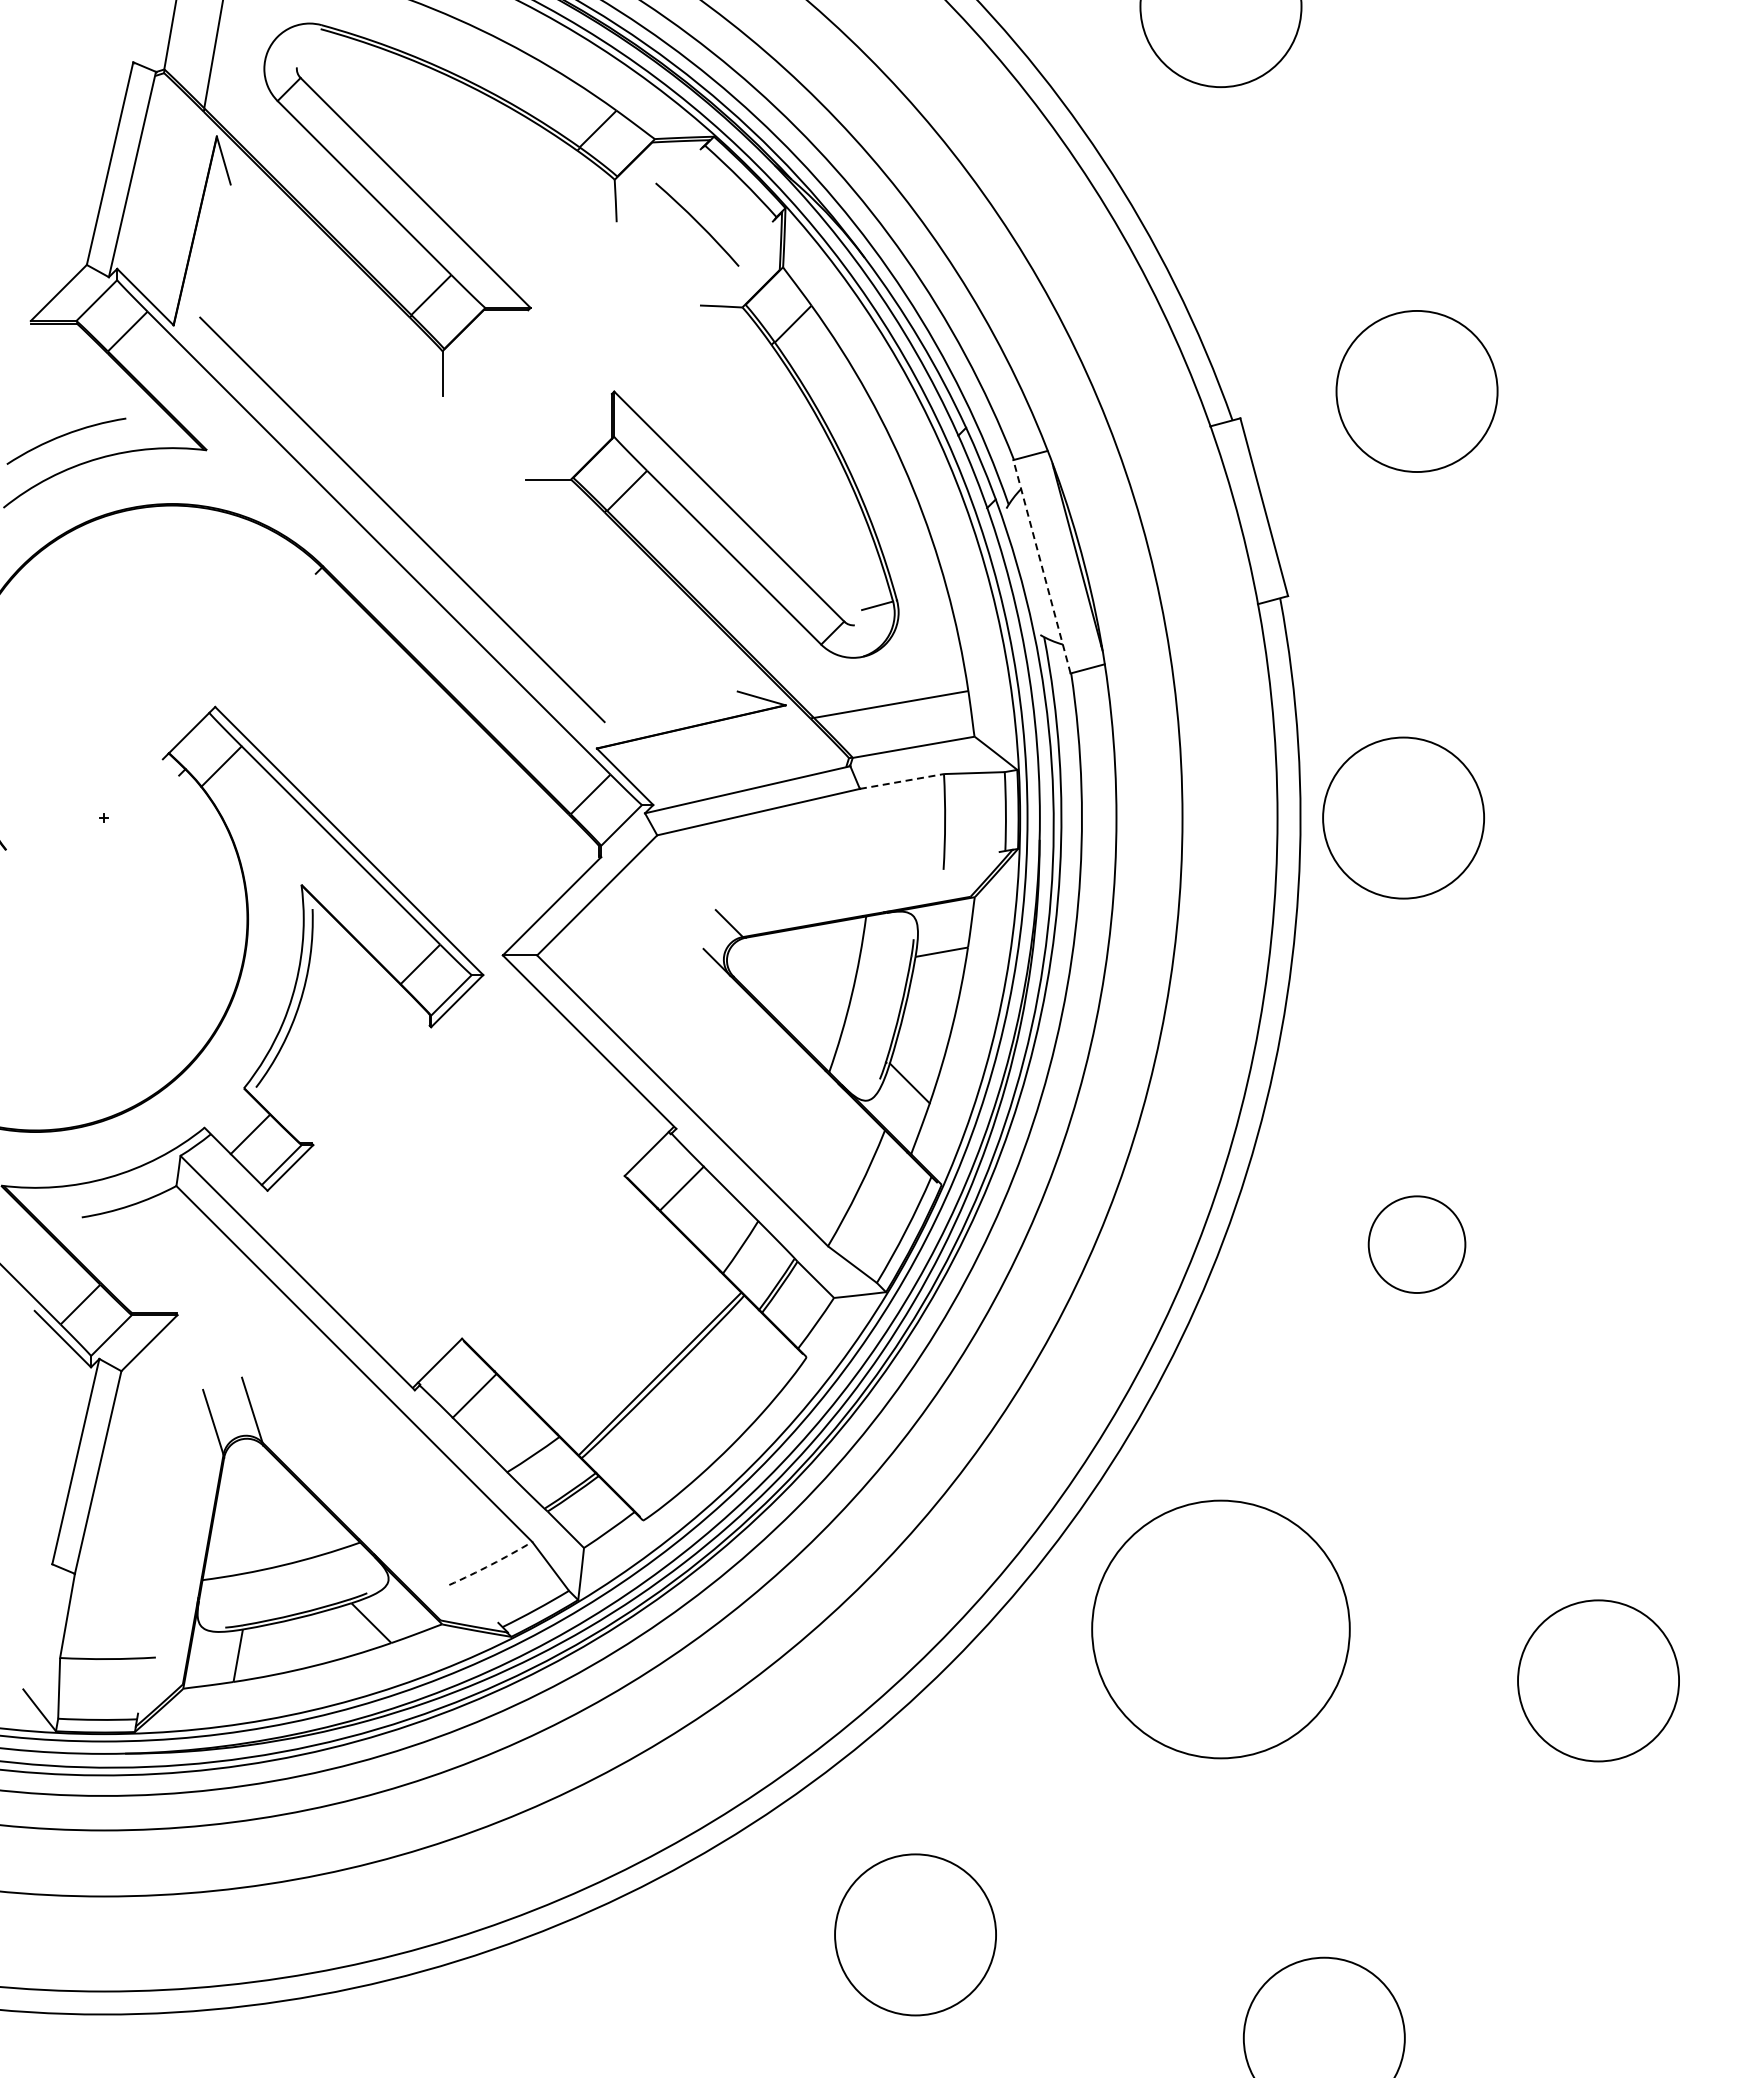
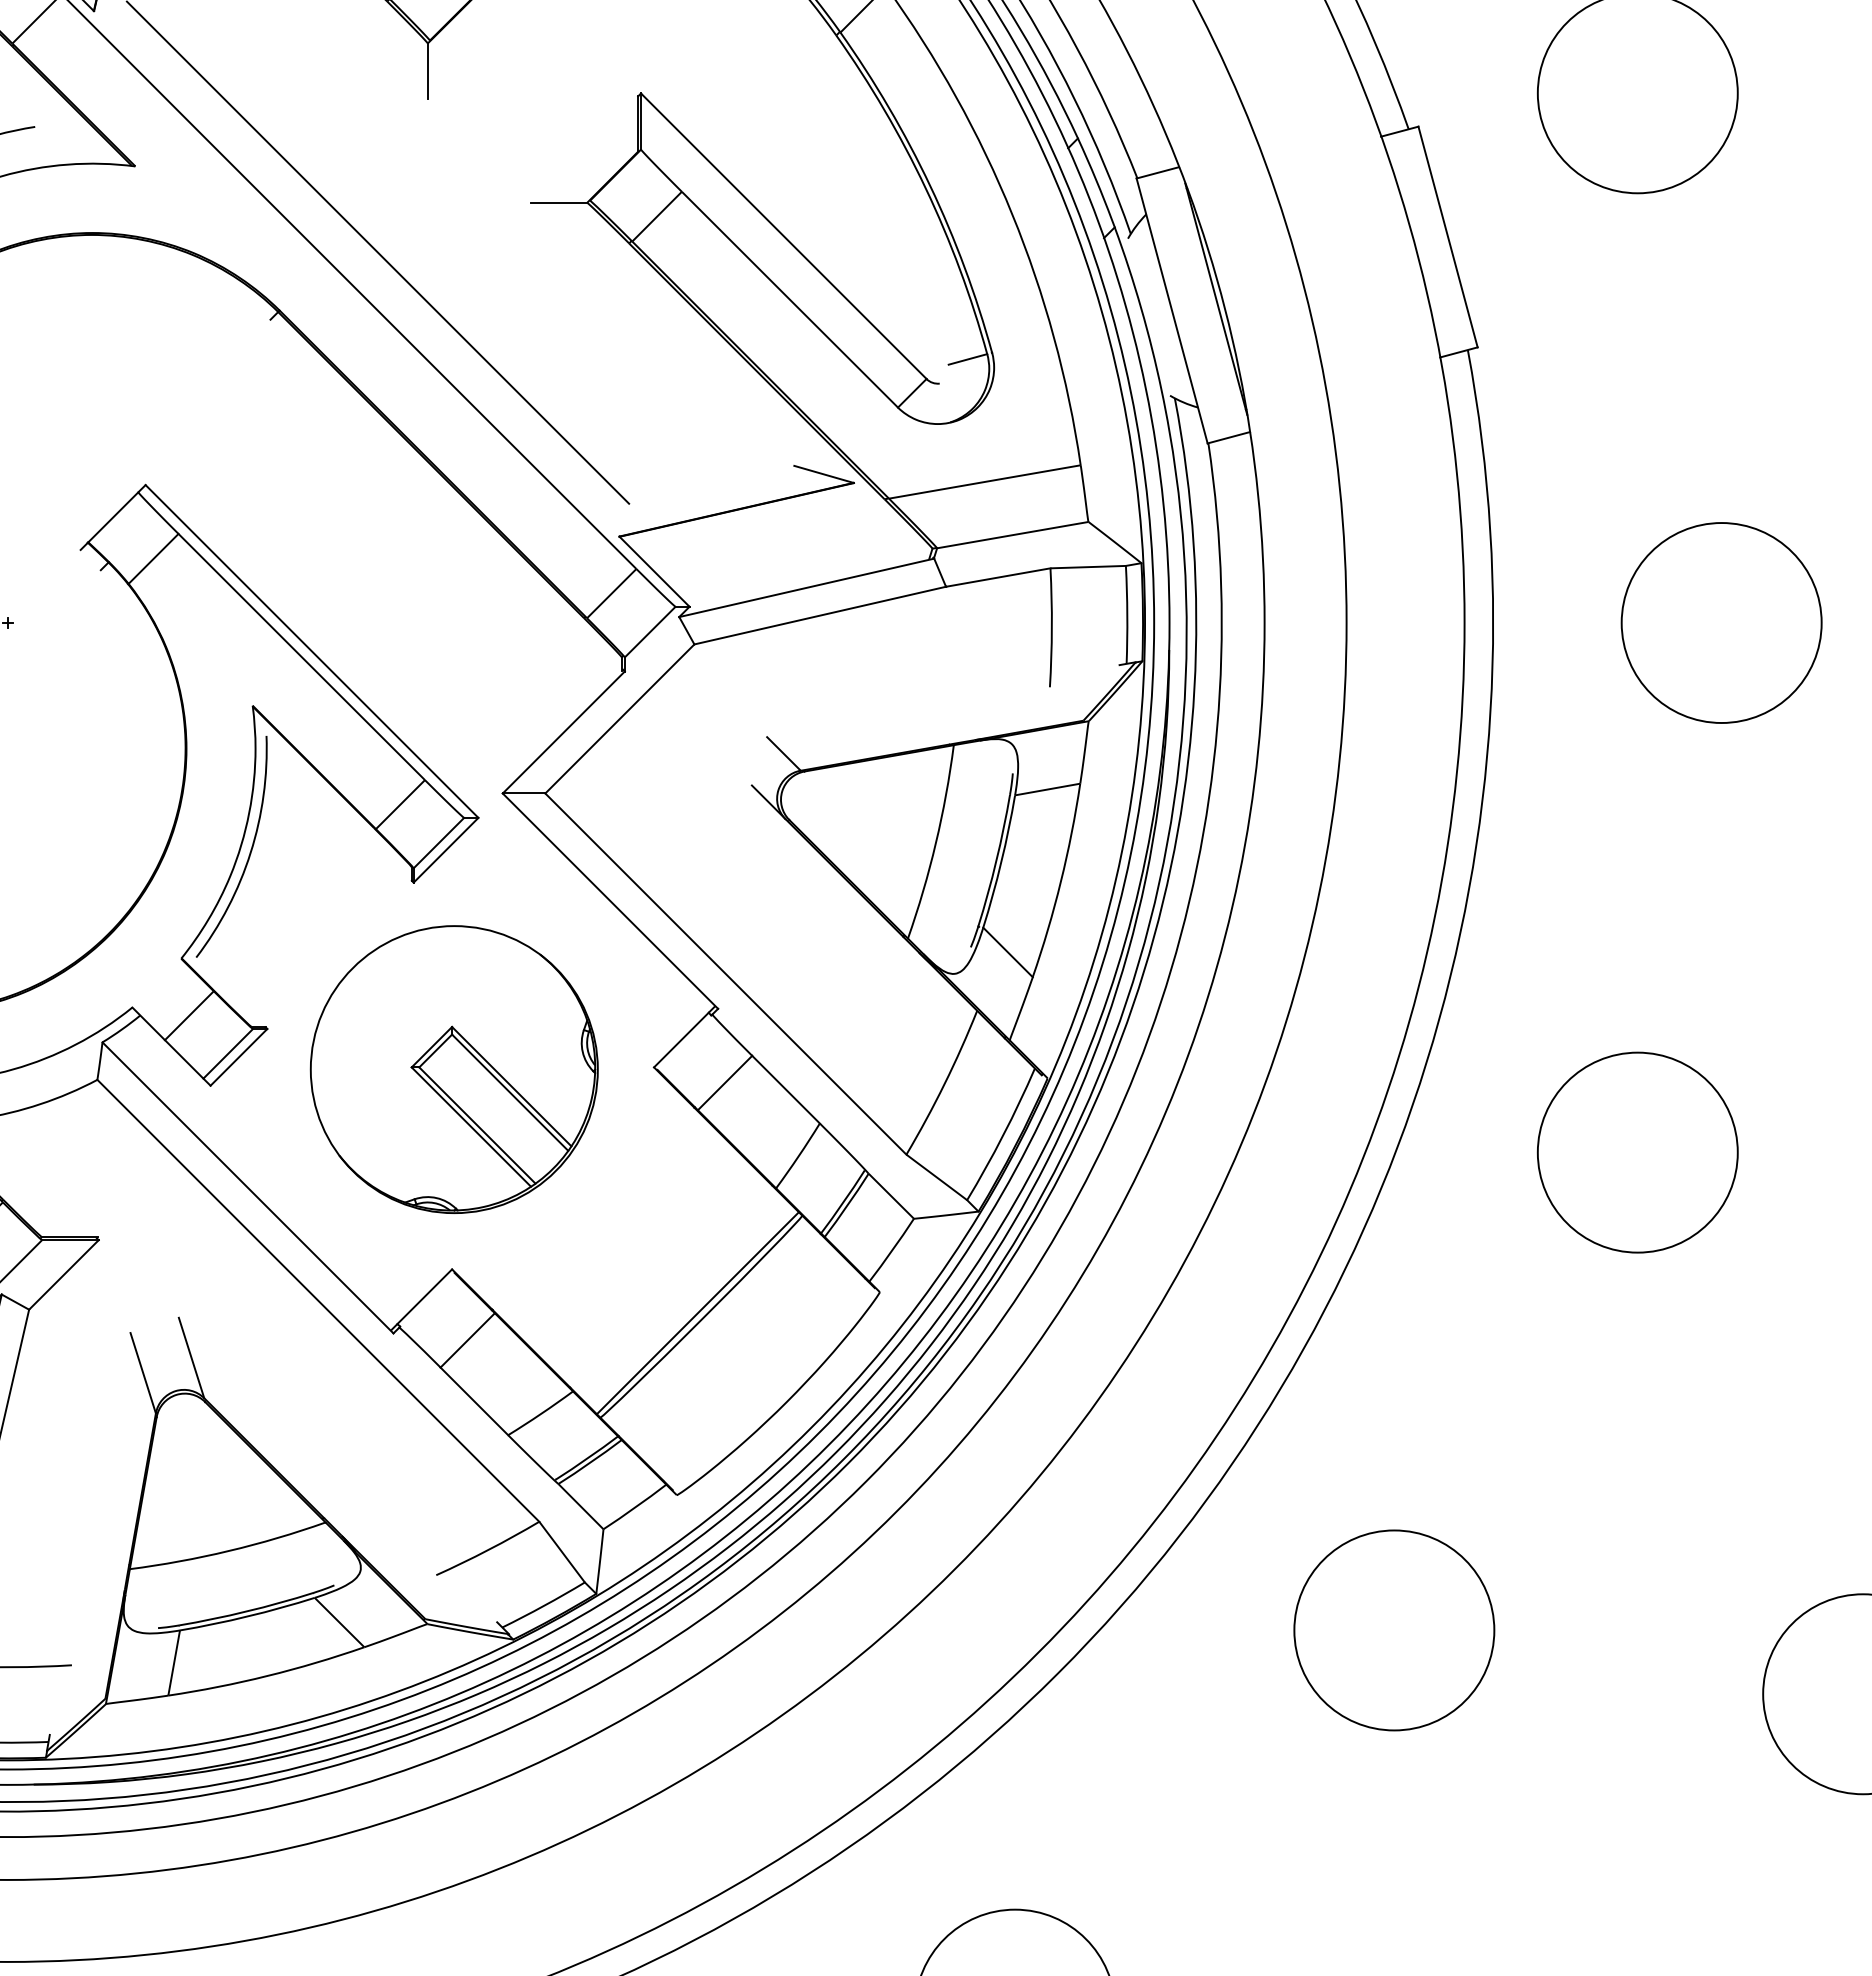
line: (1041, 566) -> (1171, 310), dashed -> solid
line: (901, 781) -> (997, 577), dashed -> solid
circle: (1403, 817) -> (1721, 622), moved
part: (463, 1177) -> (453, 1069), added
circle: (1416, 1244) -> (1637, 1152), size x1.67
arc: (491, 1564) -> (488, 1549), dashed -> solid
circle: (1220, 1629) -> (1393, 1630), size x0.62

